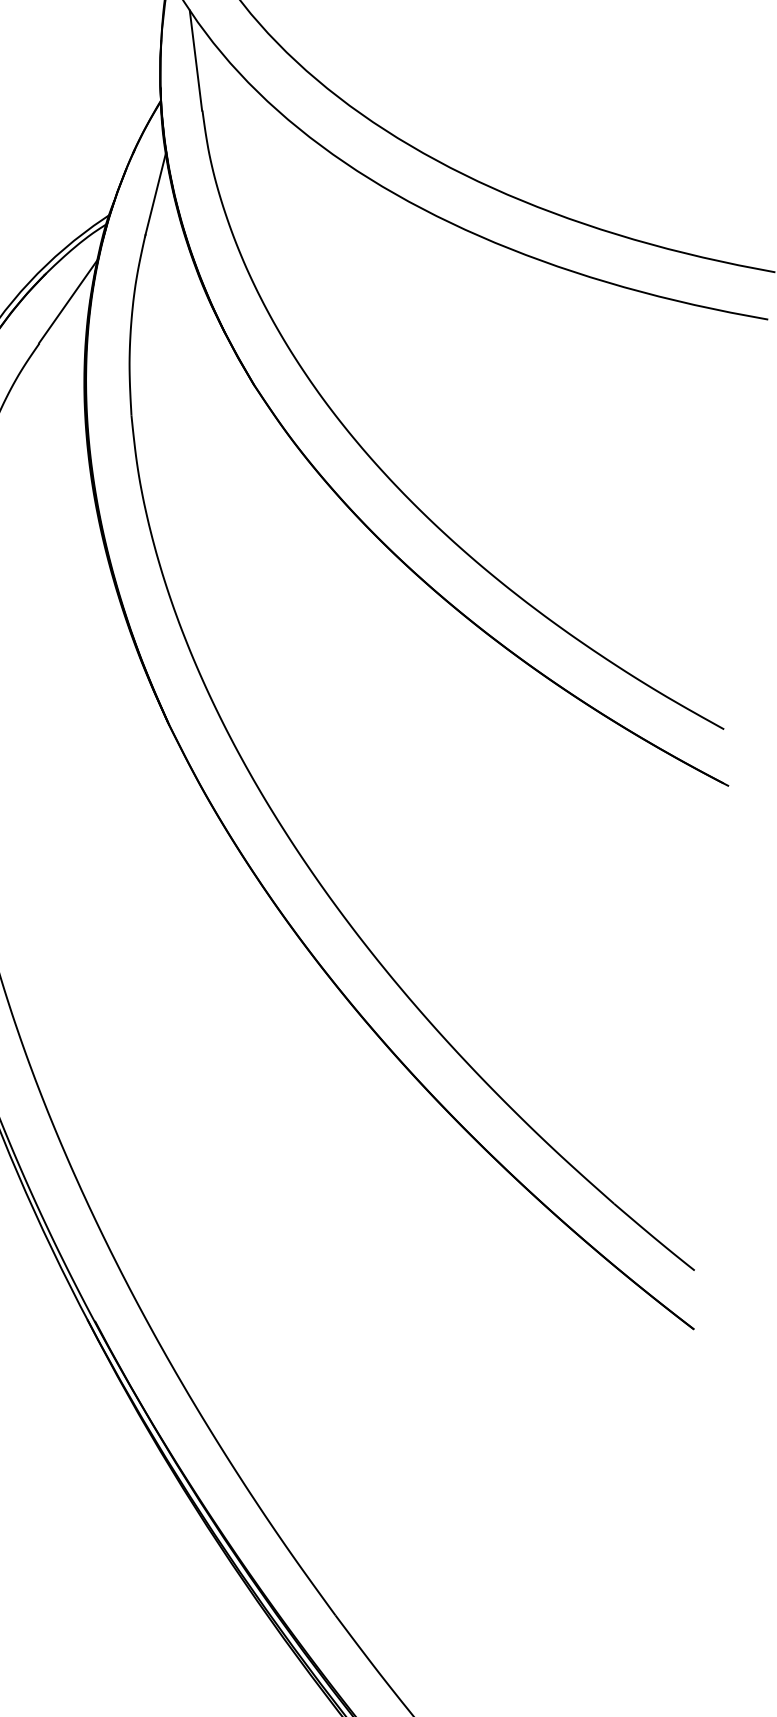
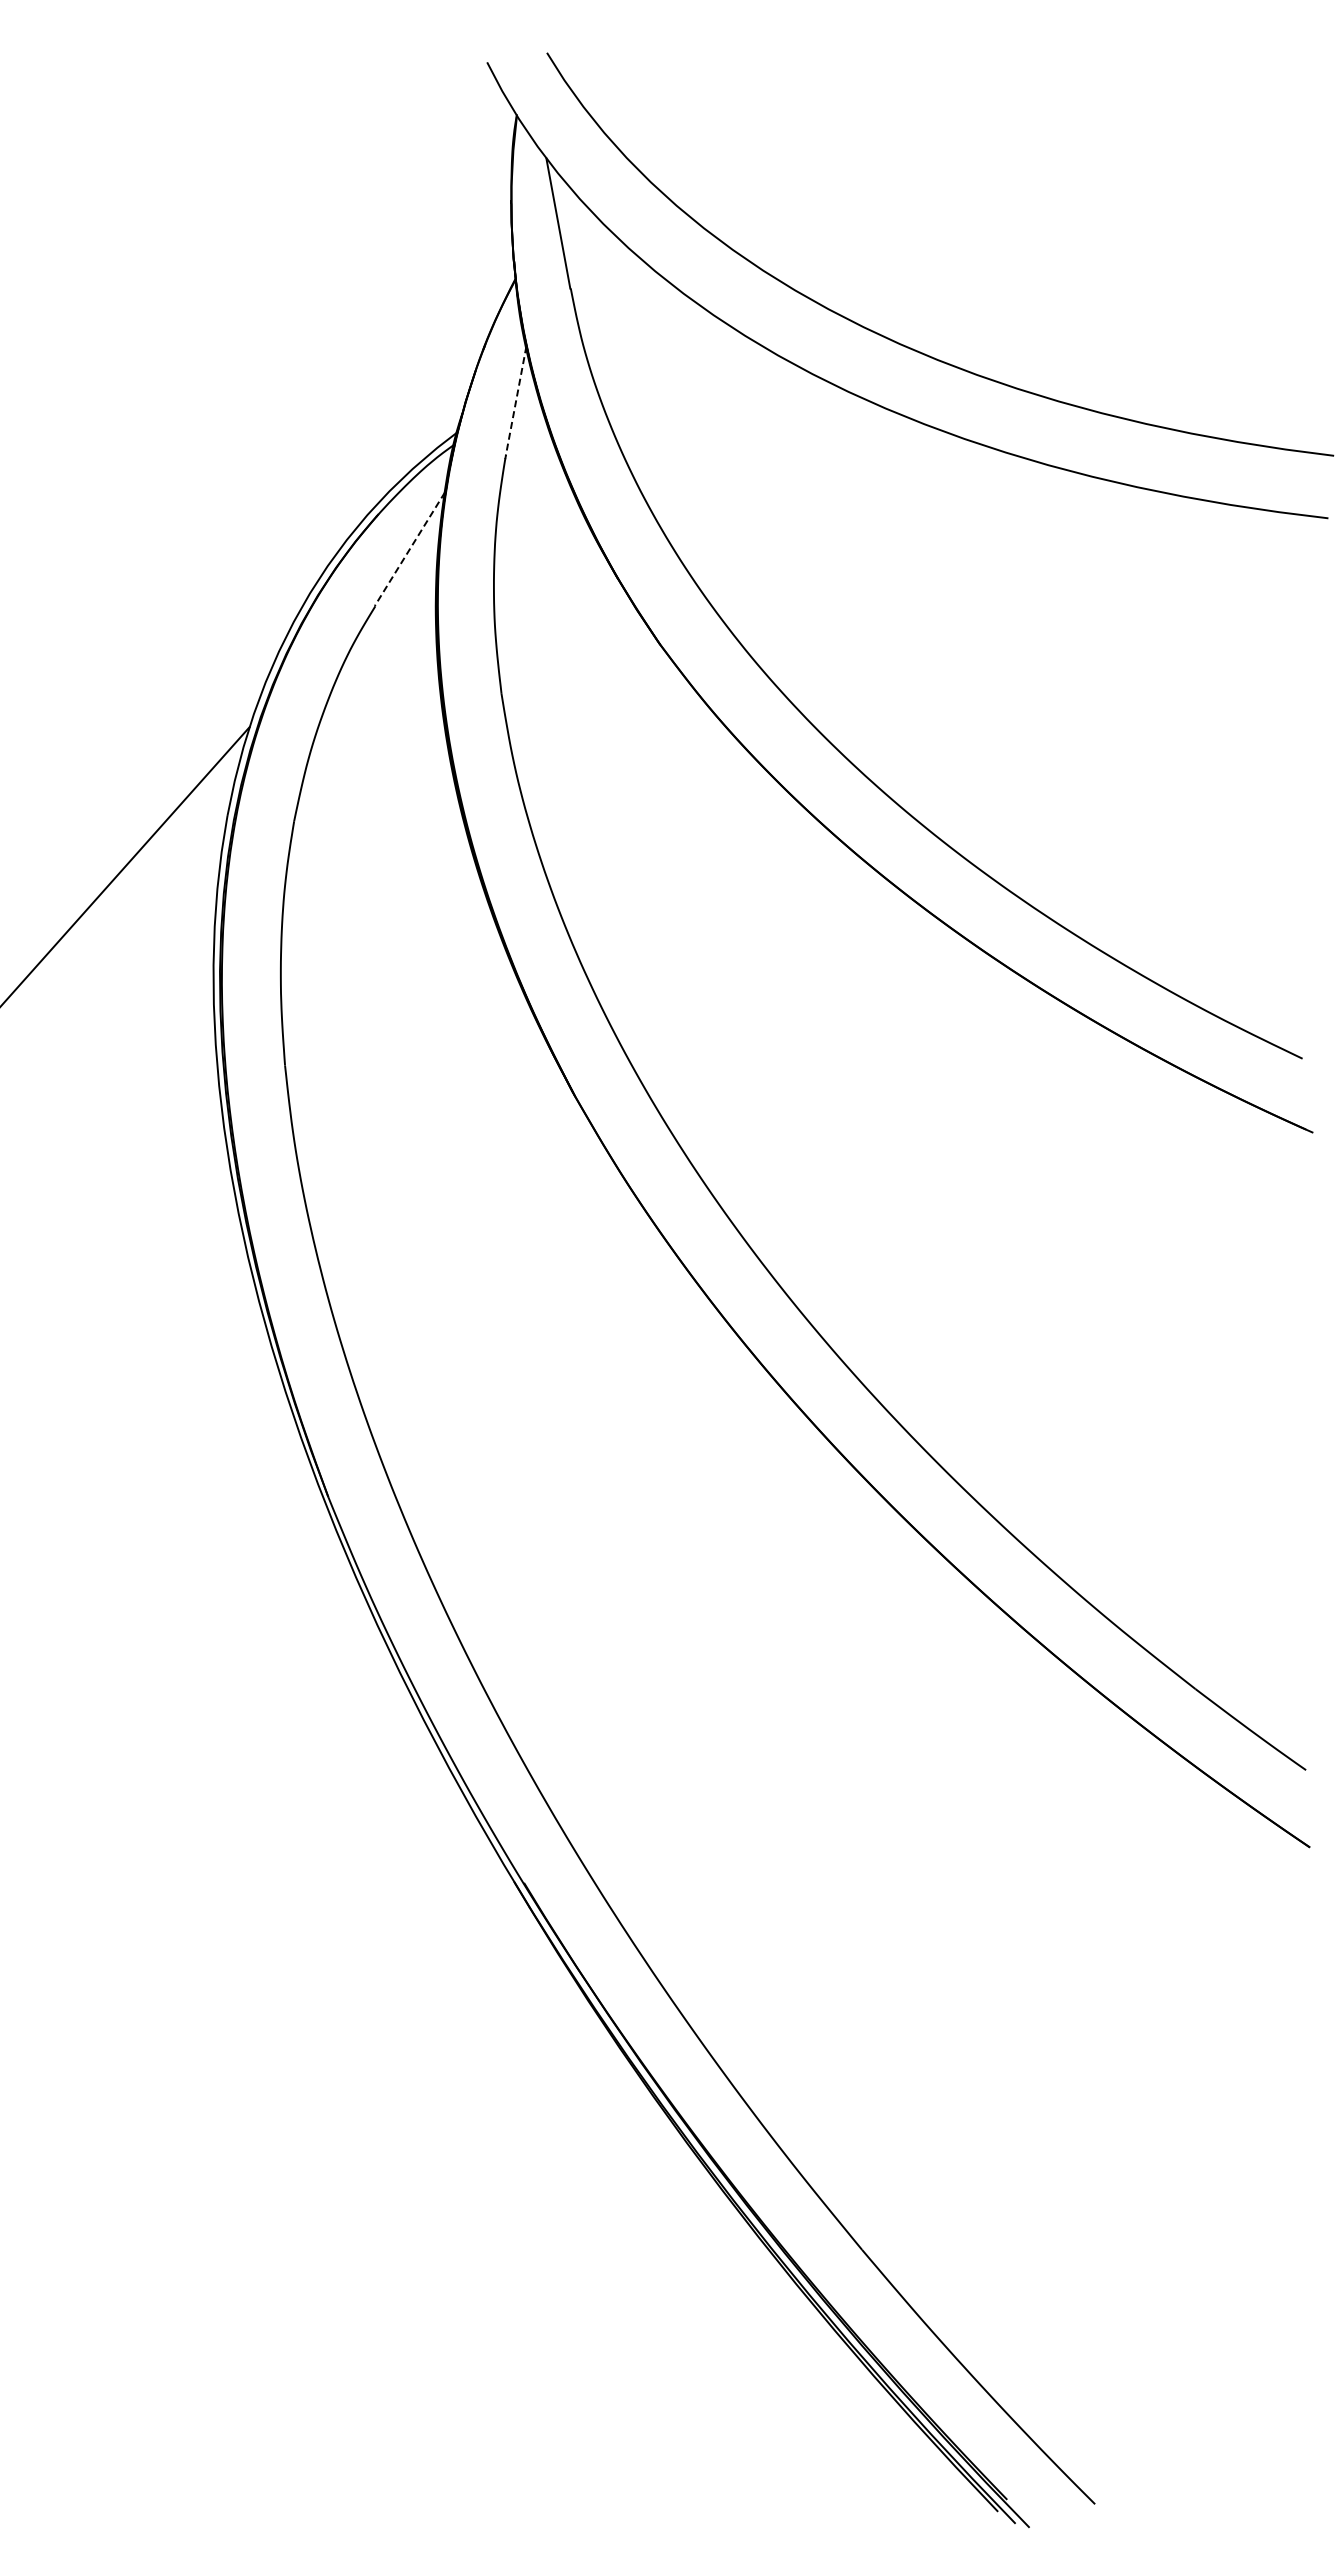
line: (156, 194) -> (516, 401), solid -> dashed
line: (68, 301) -> (409, 549), solid -> dashed

